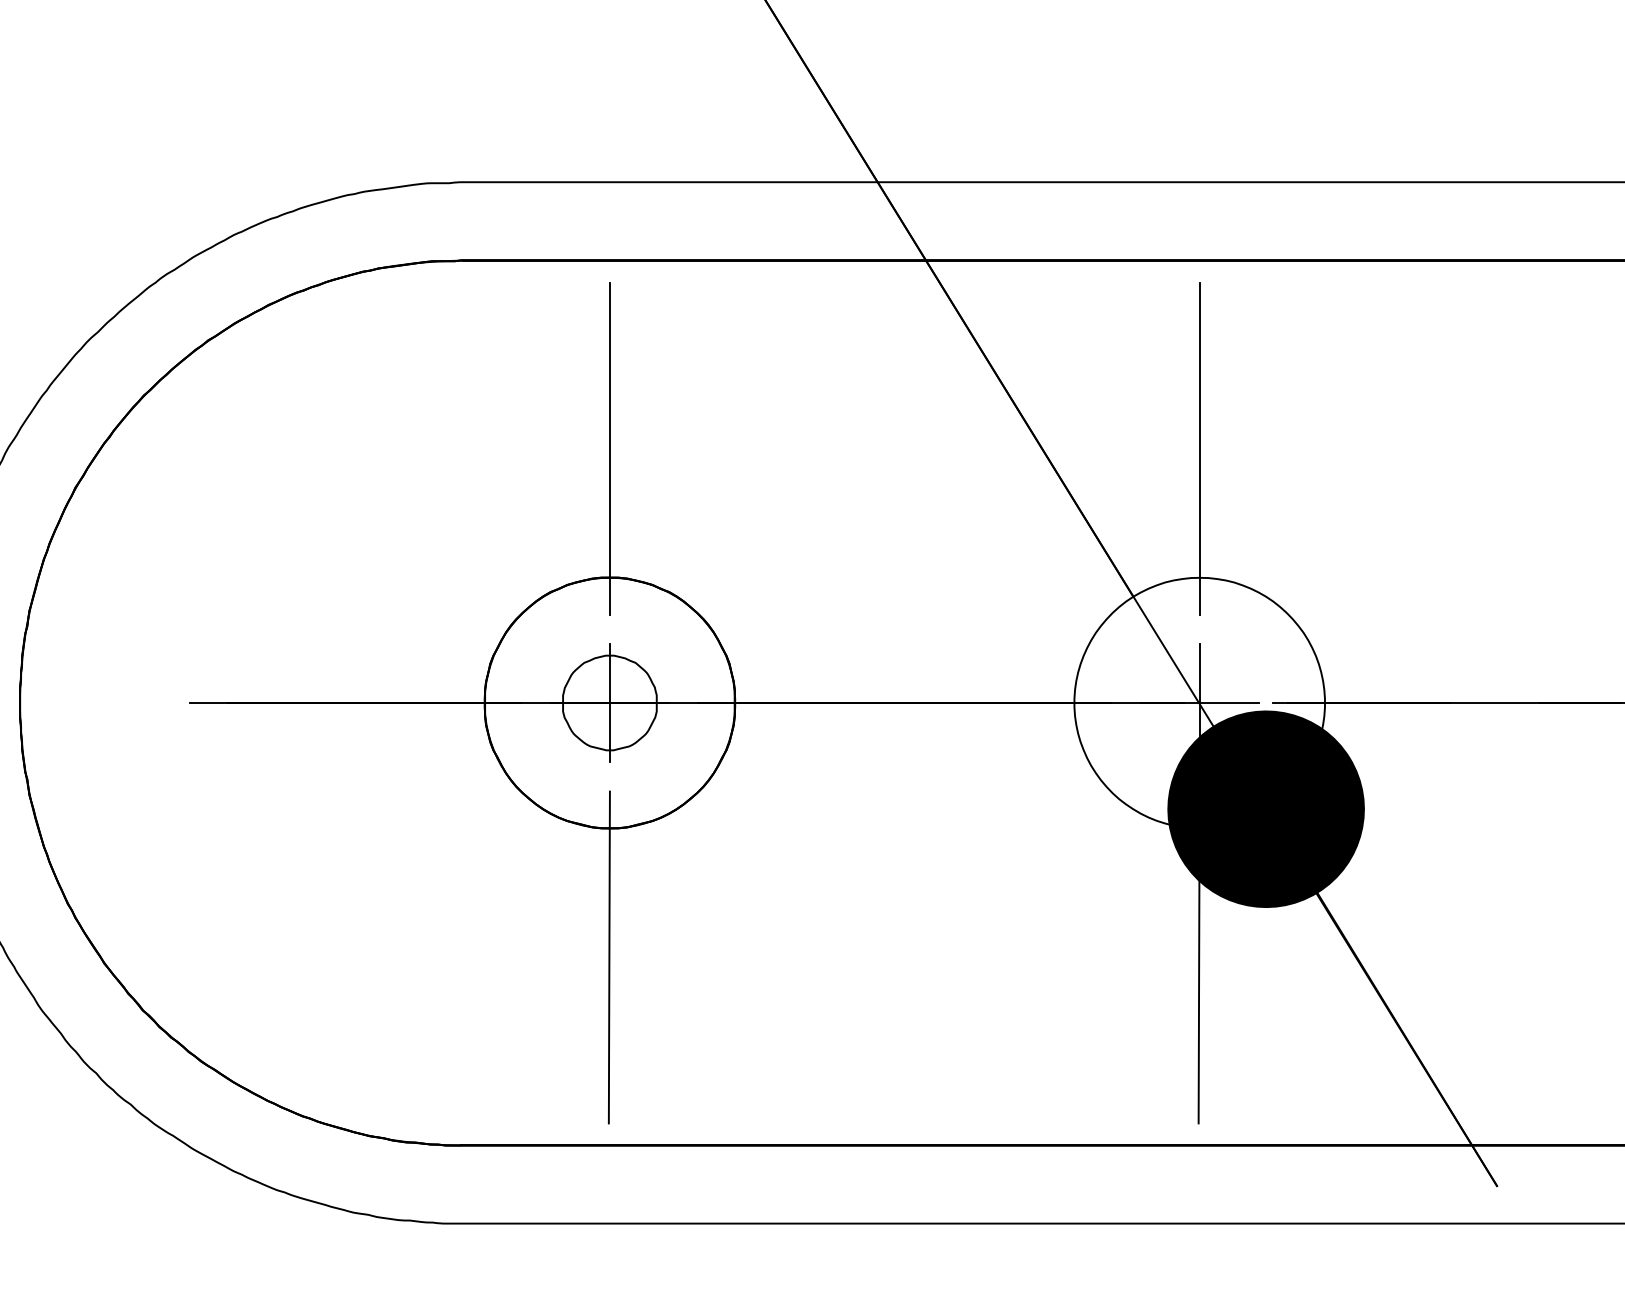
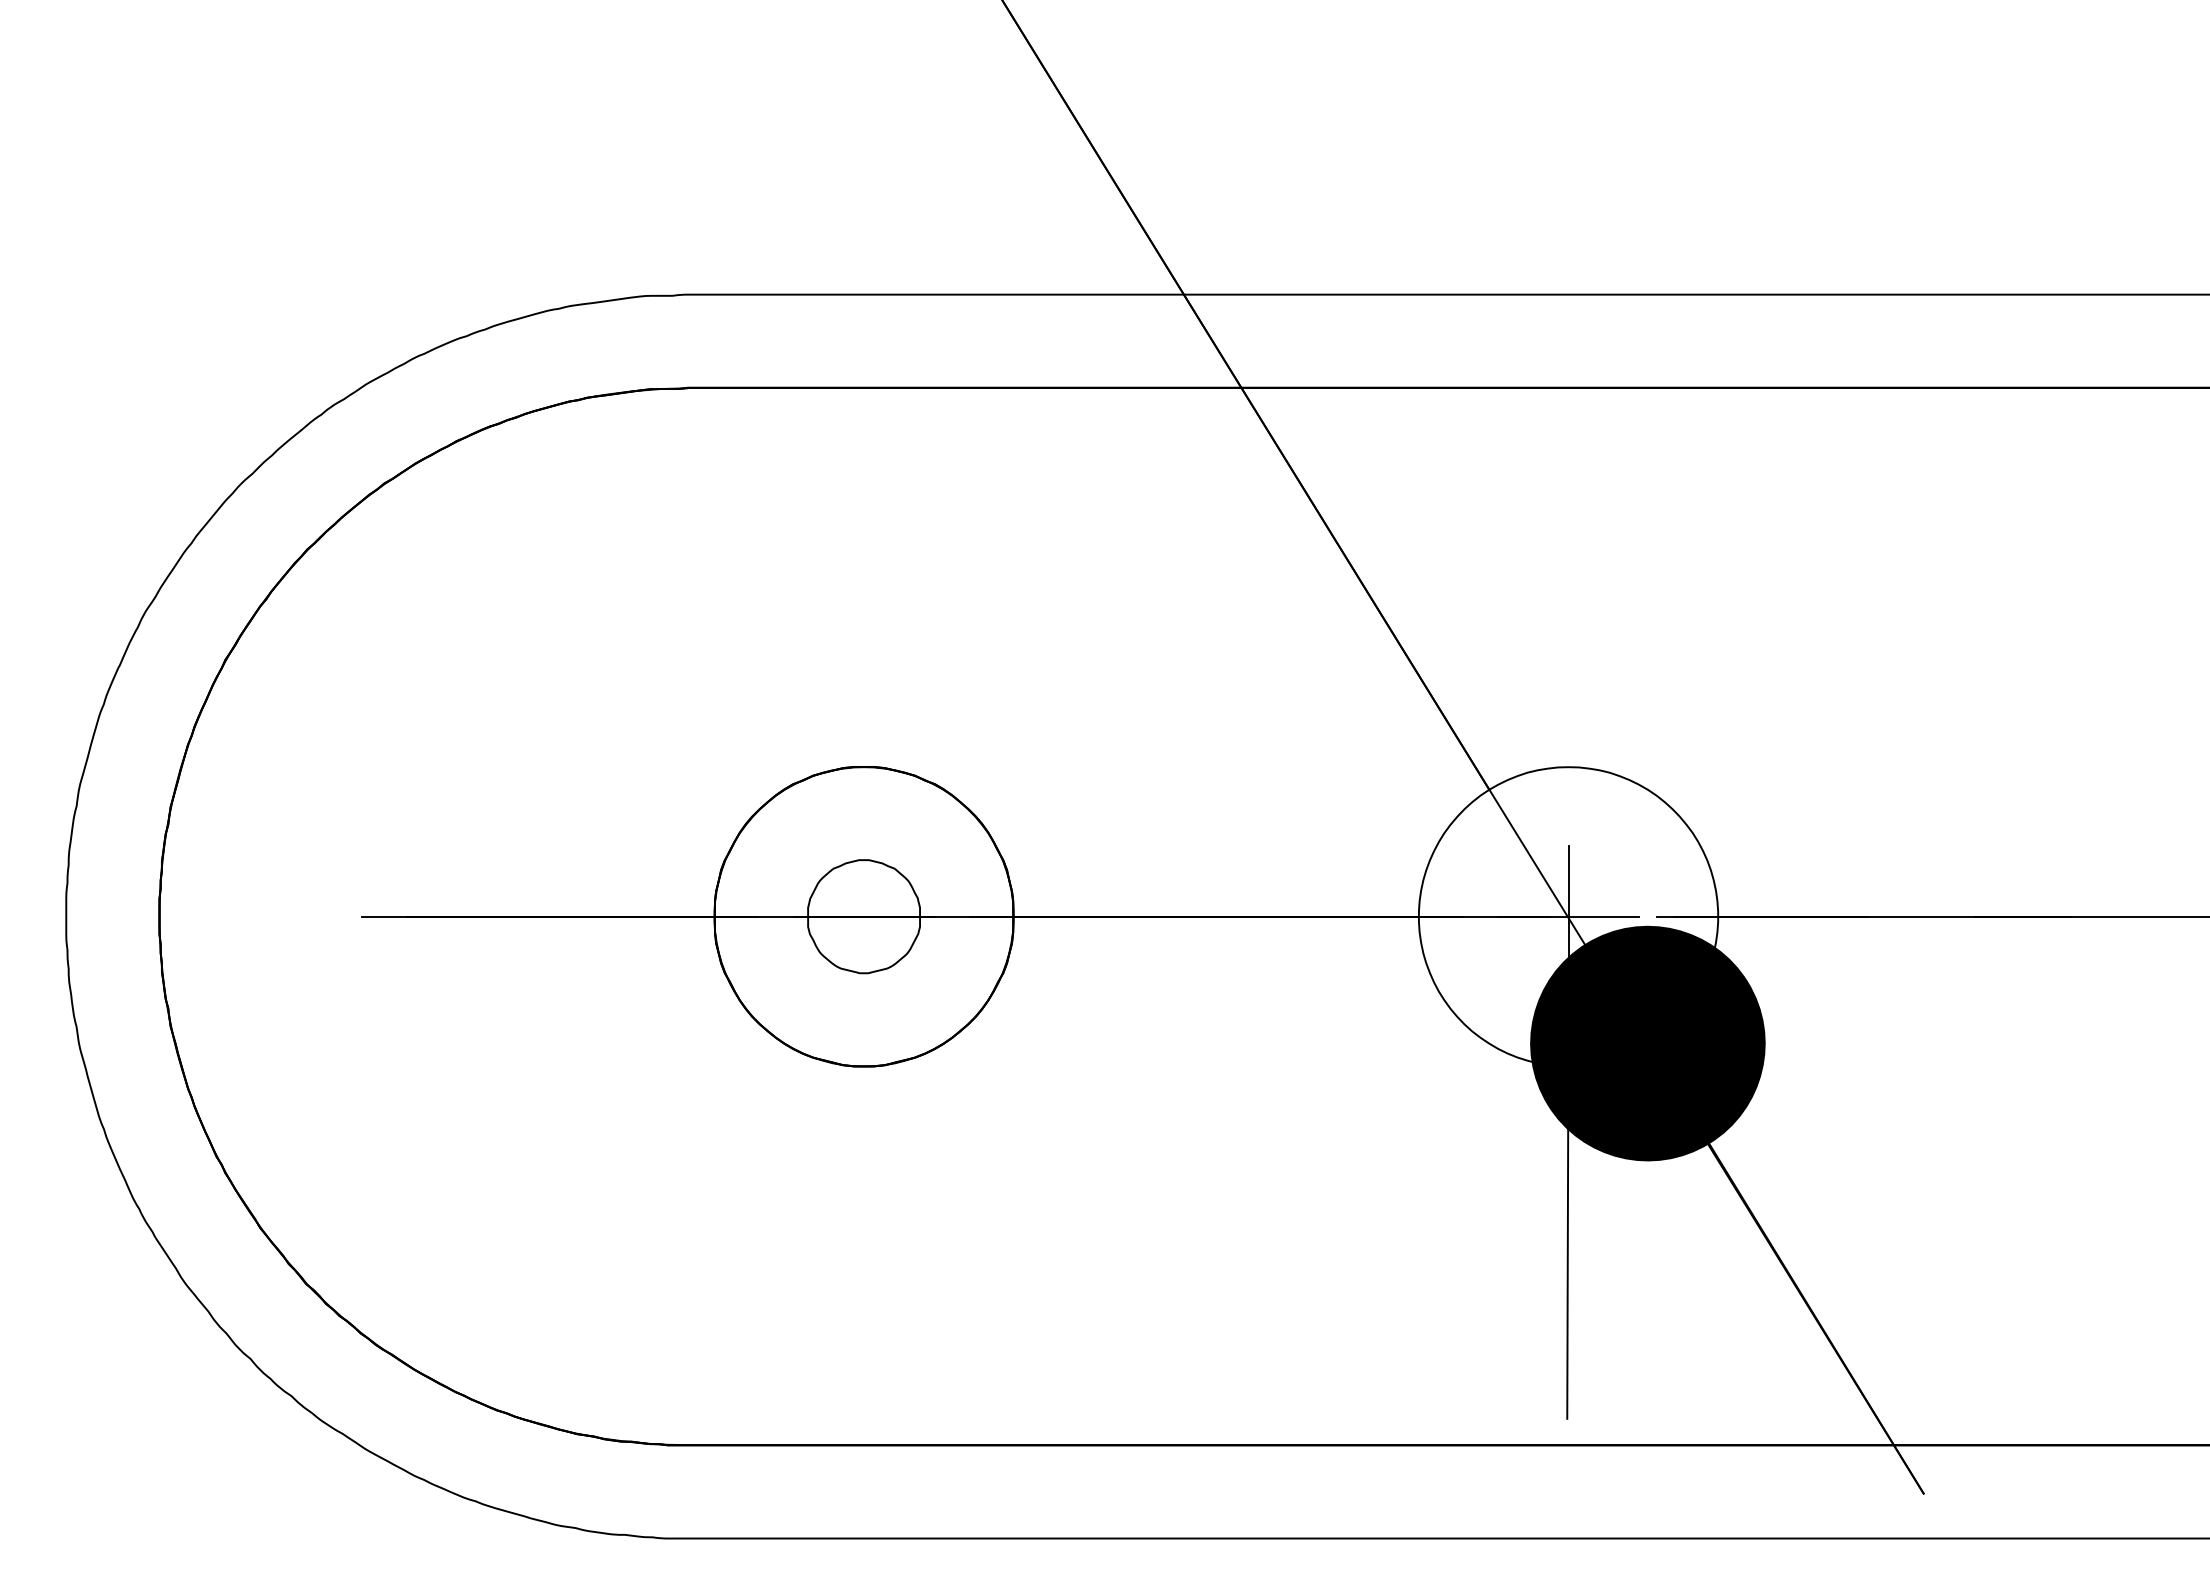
line: (610, 448) -> (864, 612), removed
line: (1199, 448) -> (1568, 612), removed
line: (610, 702) -> (864, 916), removed
line: (609, 957) -> (863, 1220), removed

